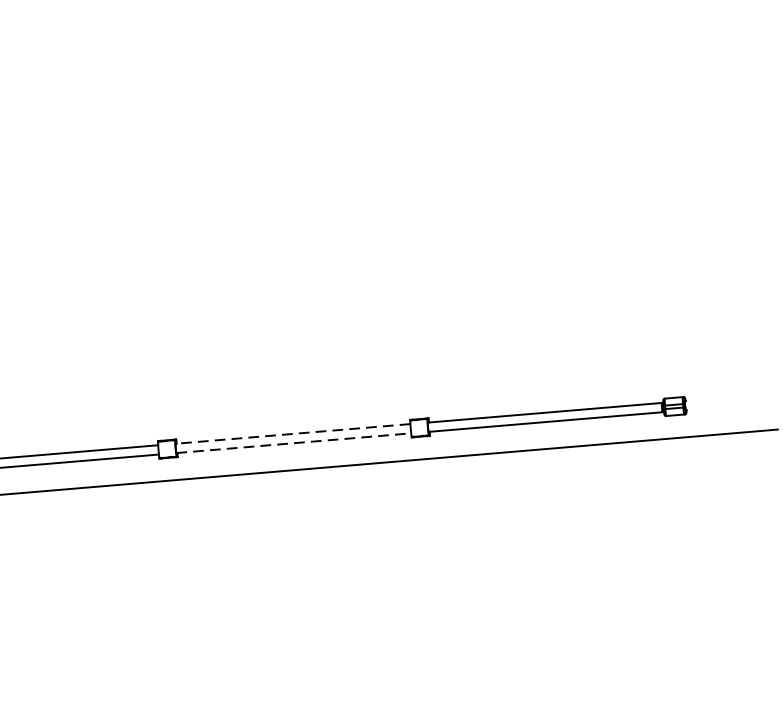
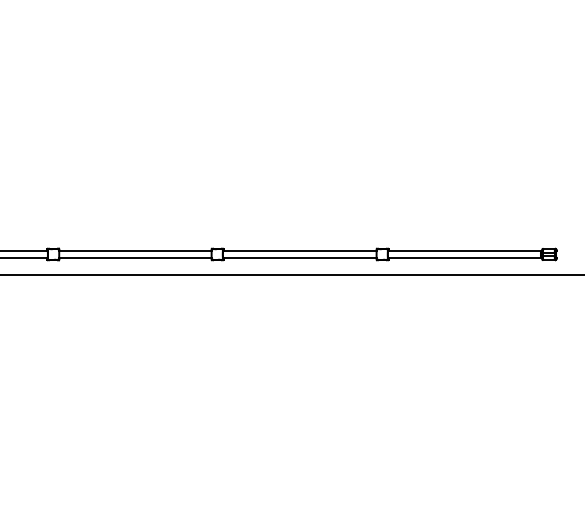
line: (292, 434) -> (299, 251), dashed -> solid
line: (293, 443) -> (299, 257), dashed -> solid

